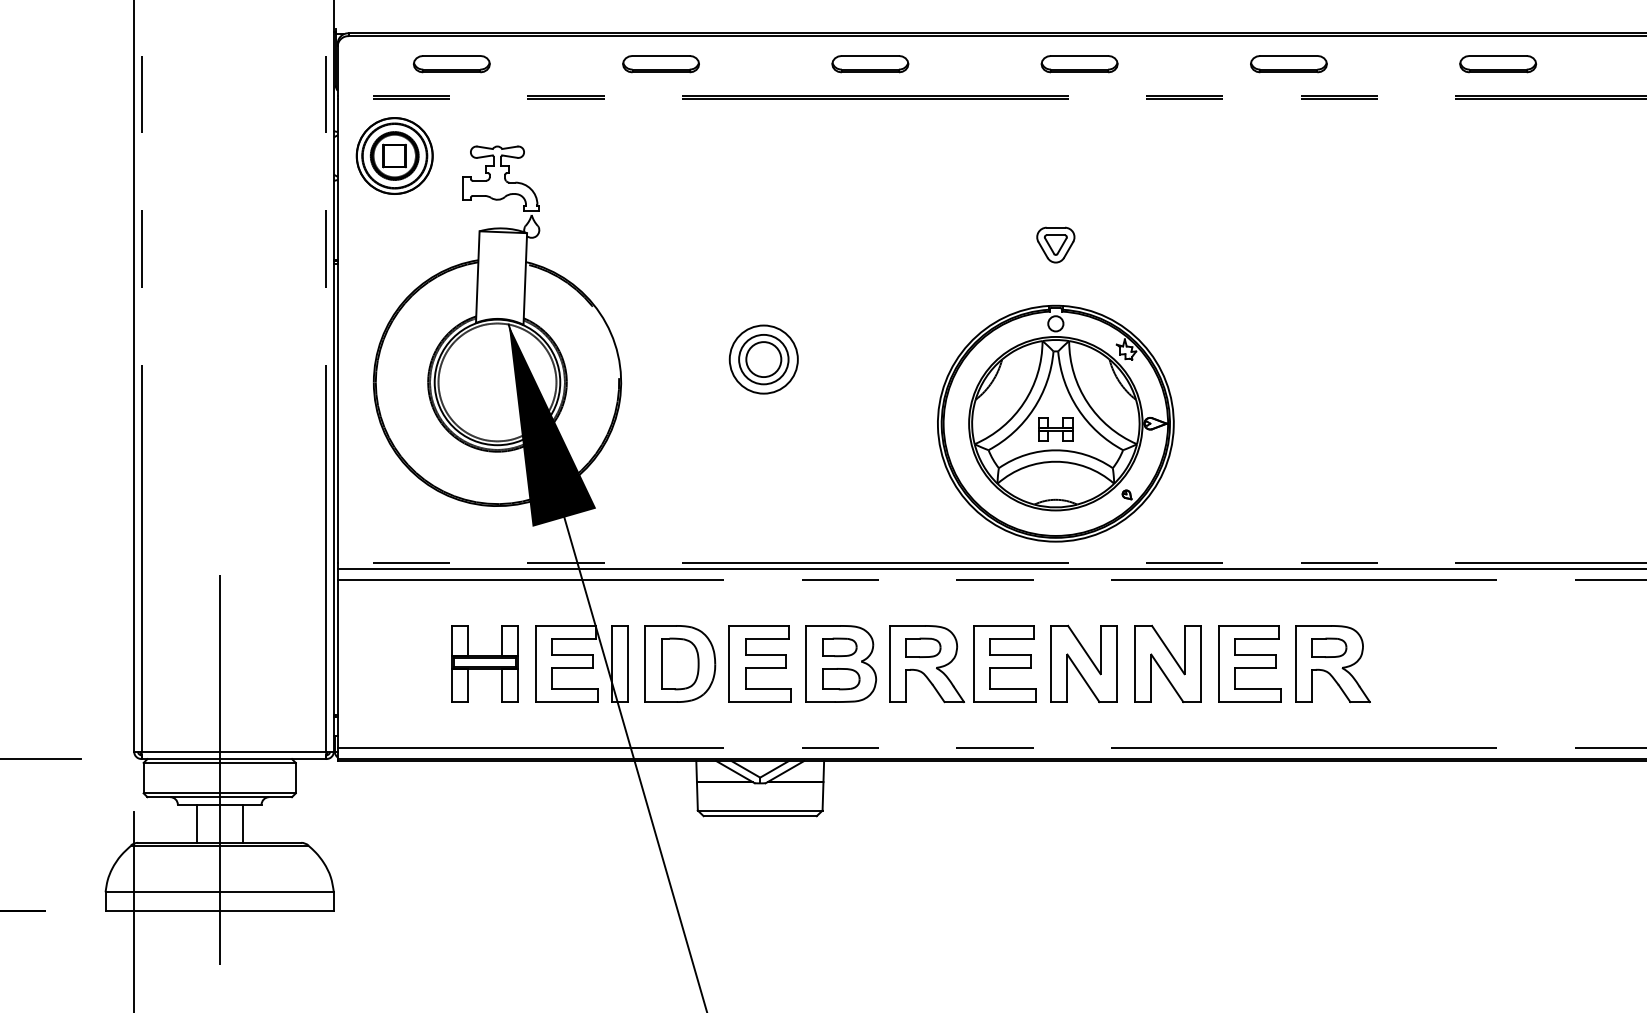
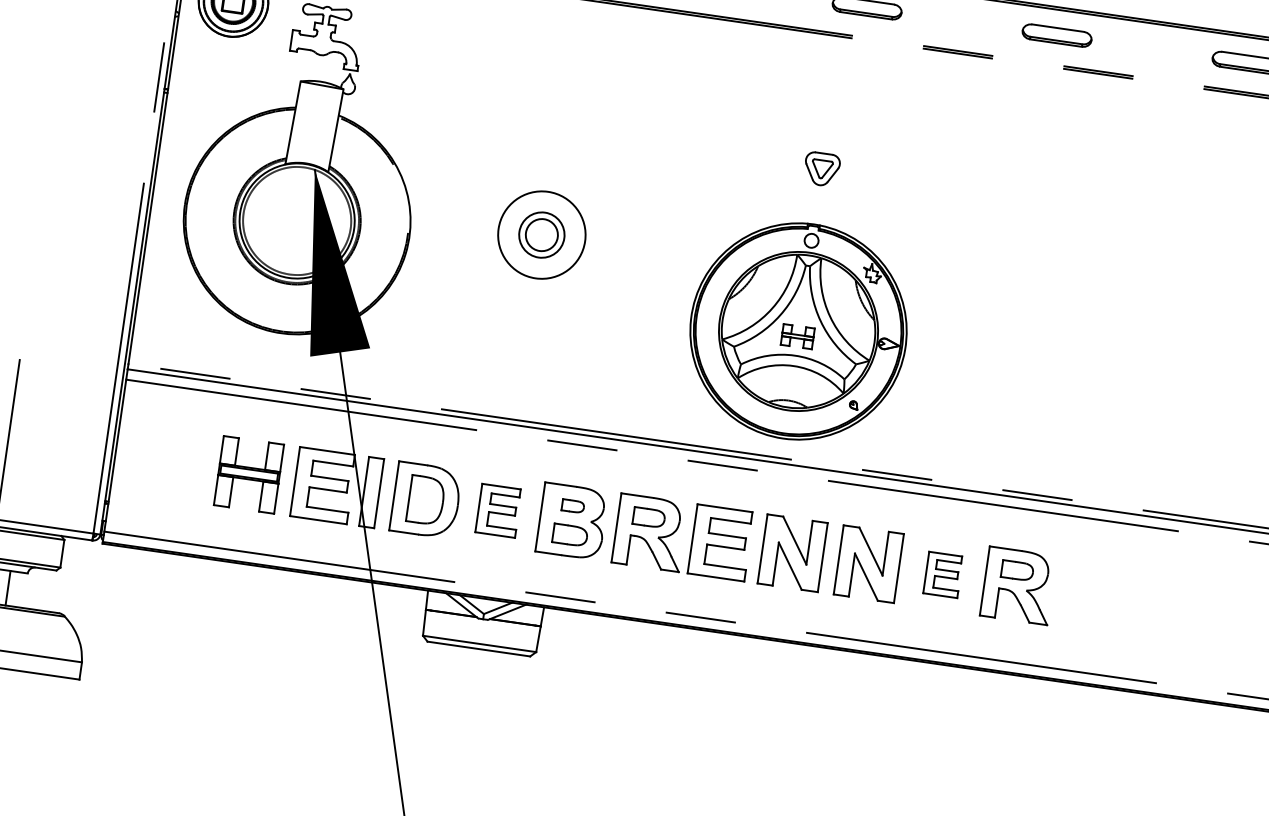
circle: (763, 359) -> (541, 234), size x1.4
part: (839, 647) -> (572, 506), size x0.7
part: (759, 663) -> (498, 510), size x0.7
part: (1249, 663) -> (942, 574), size x0.6

